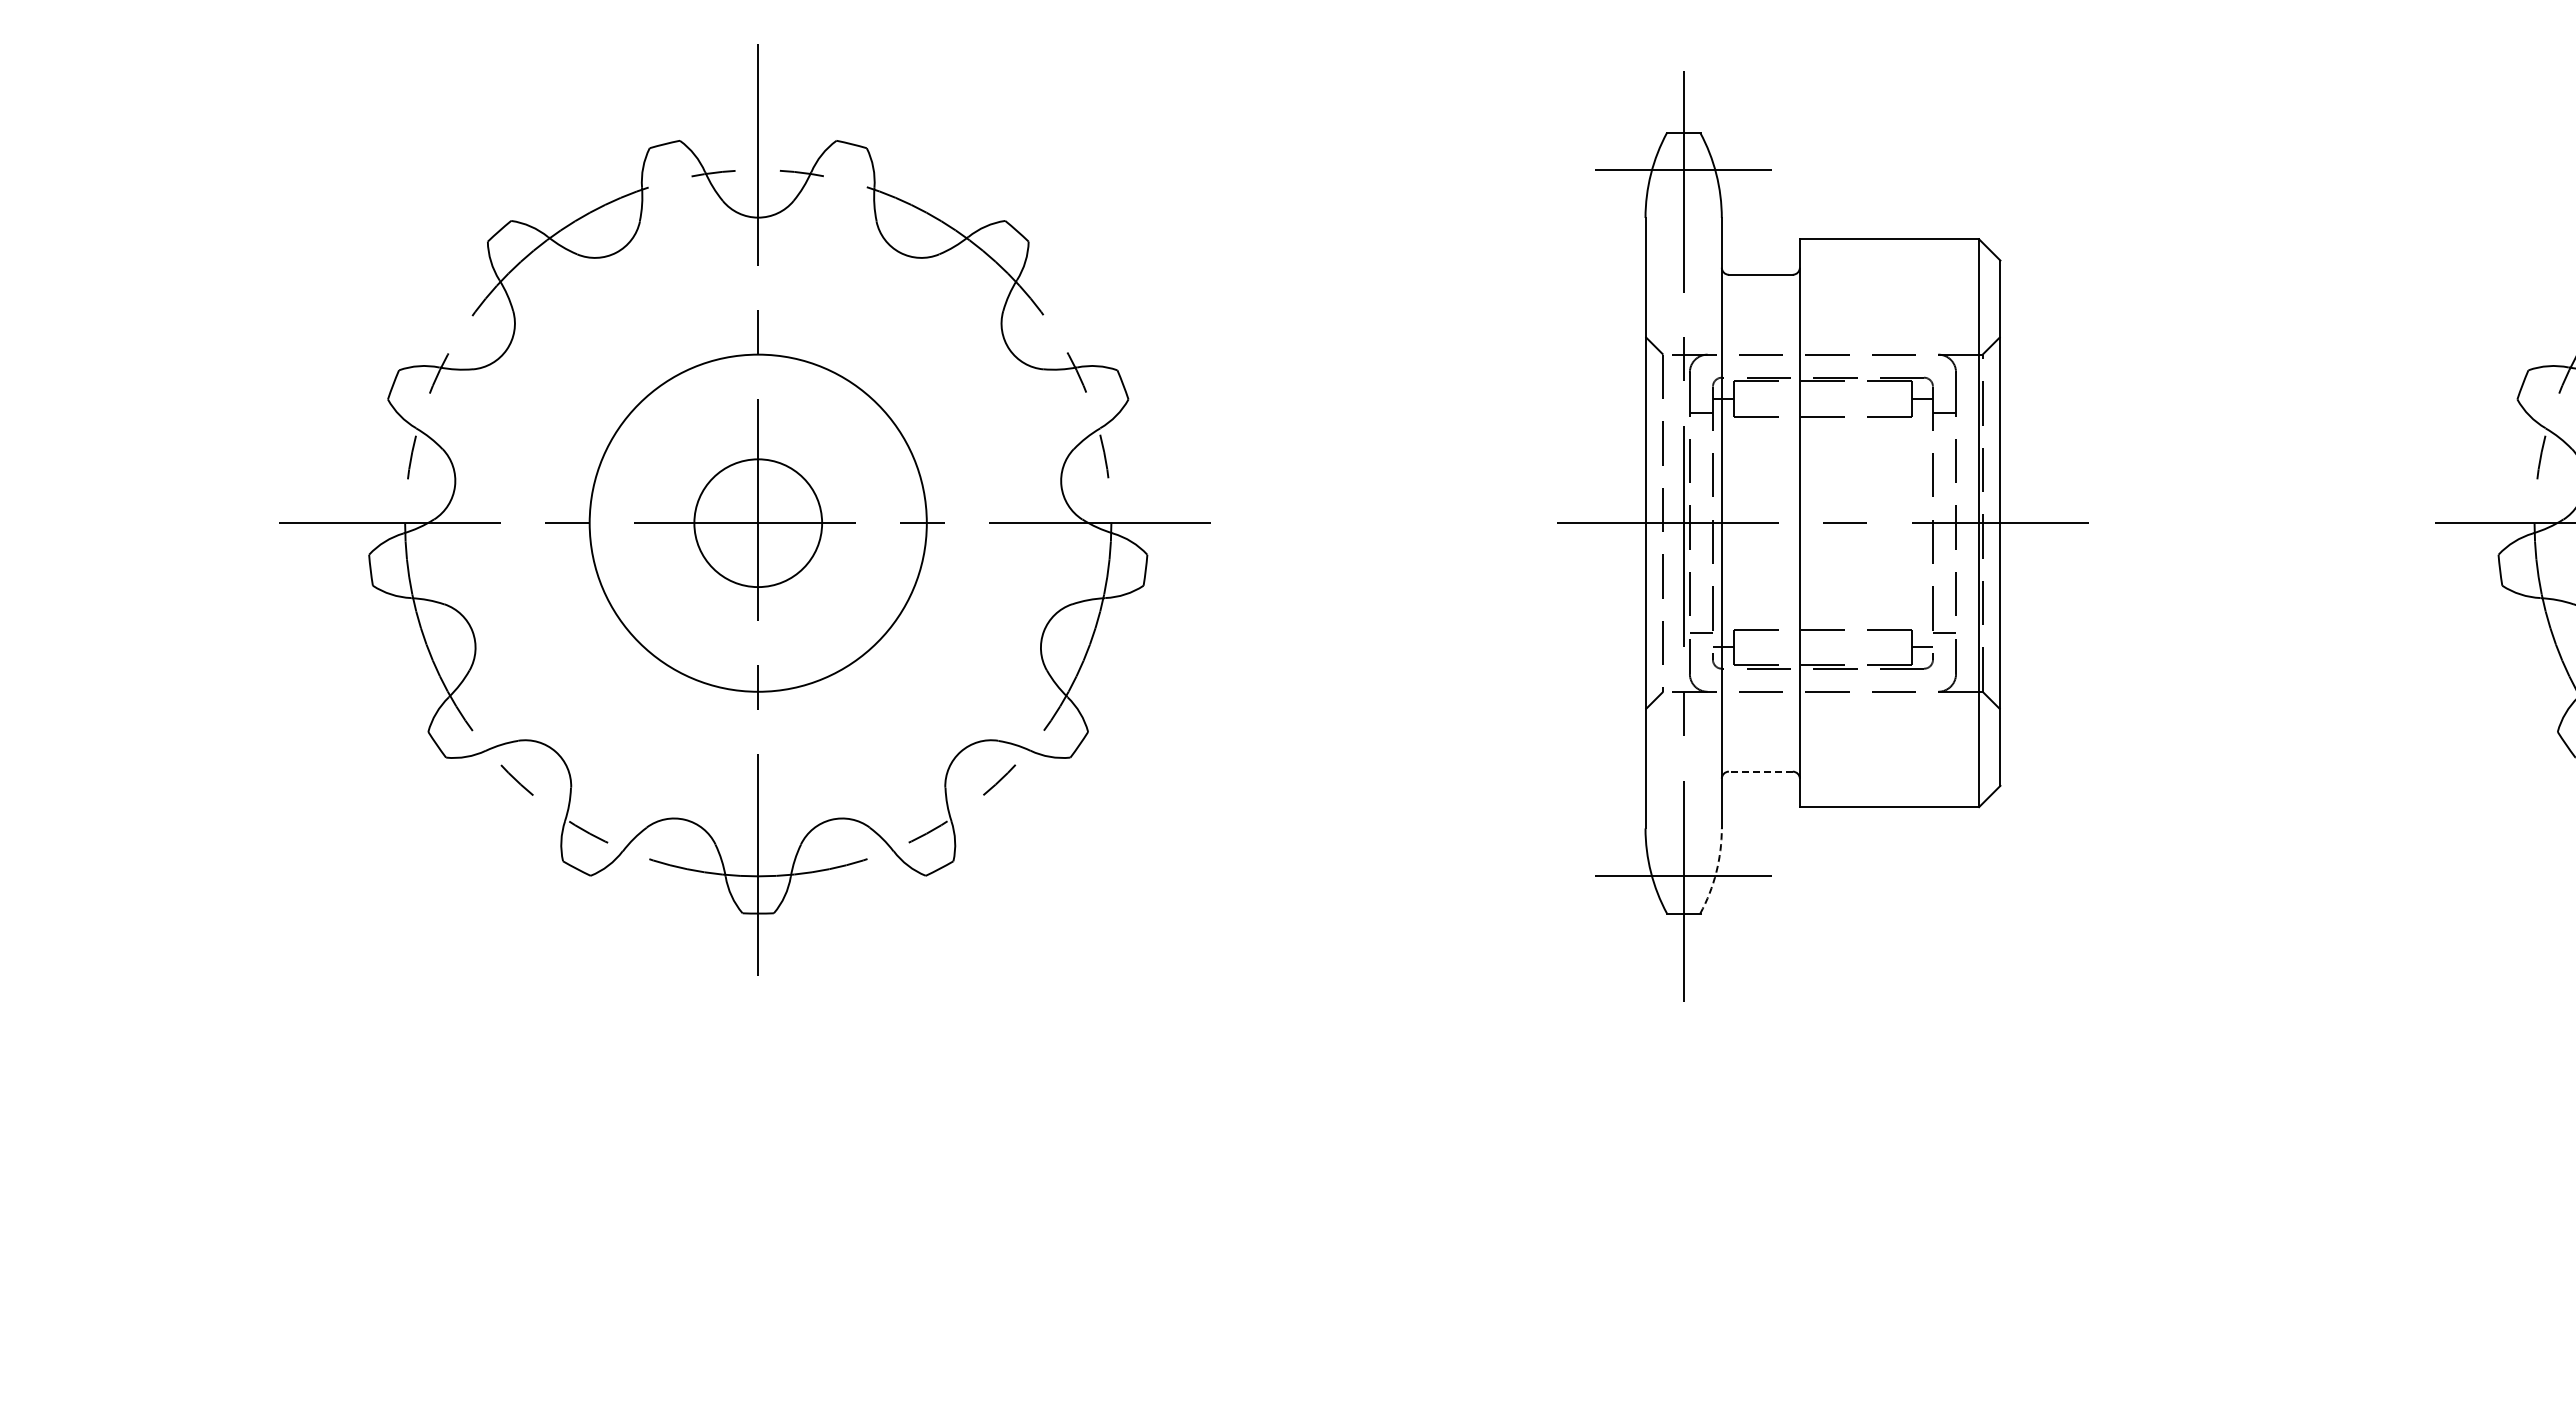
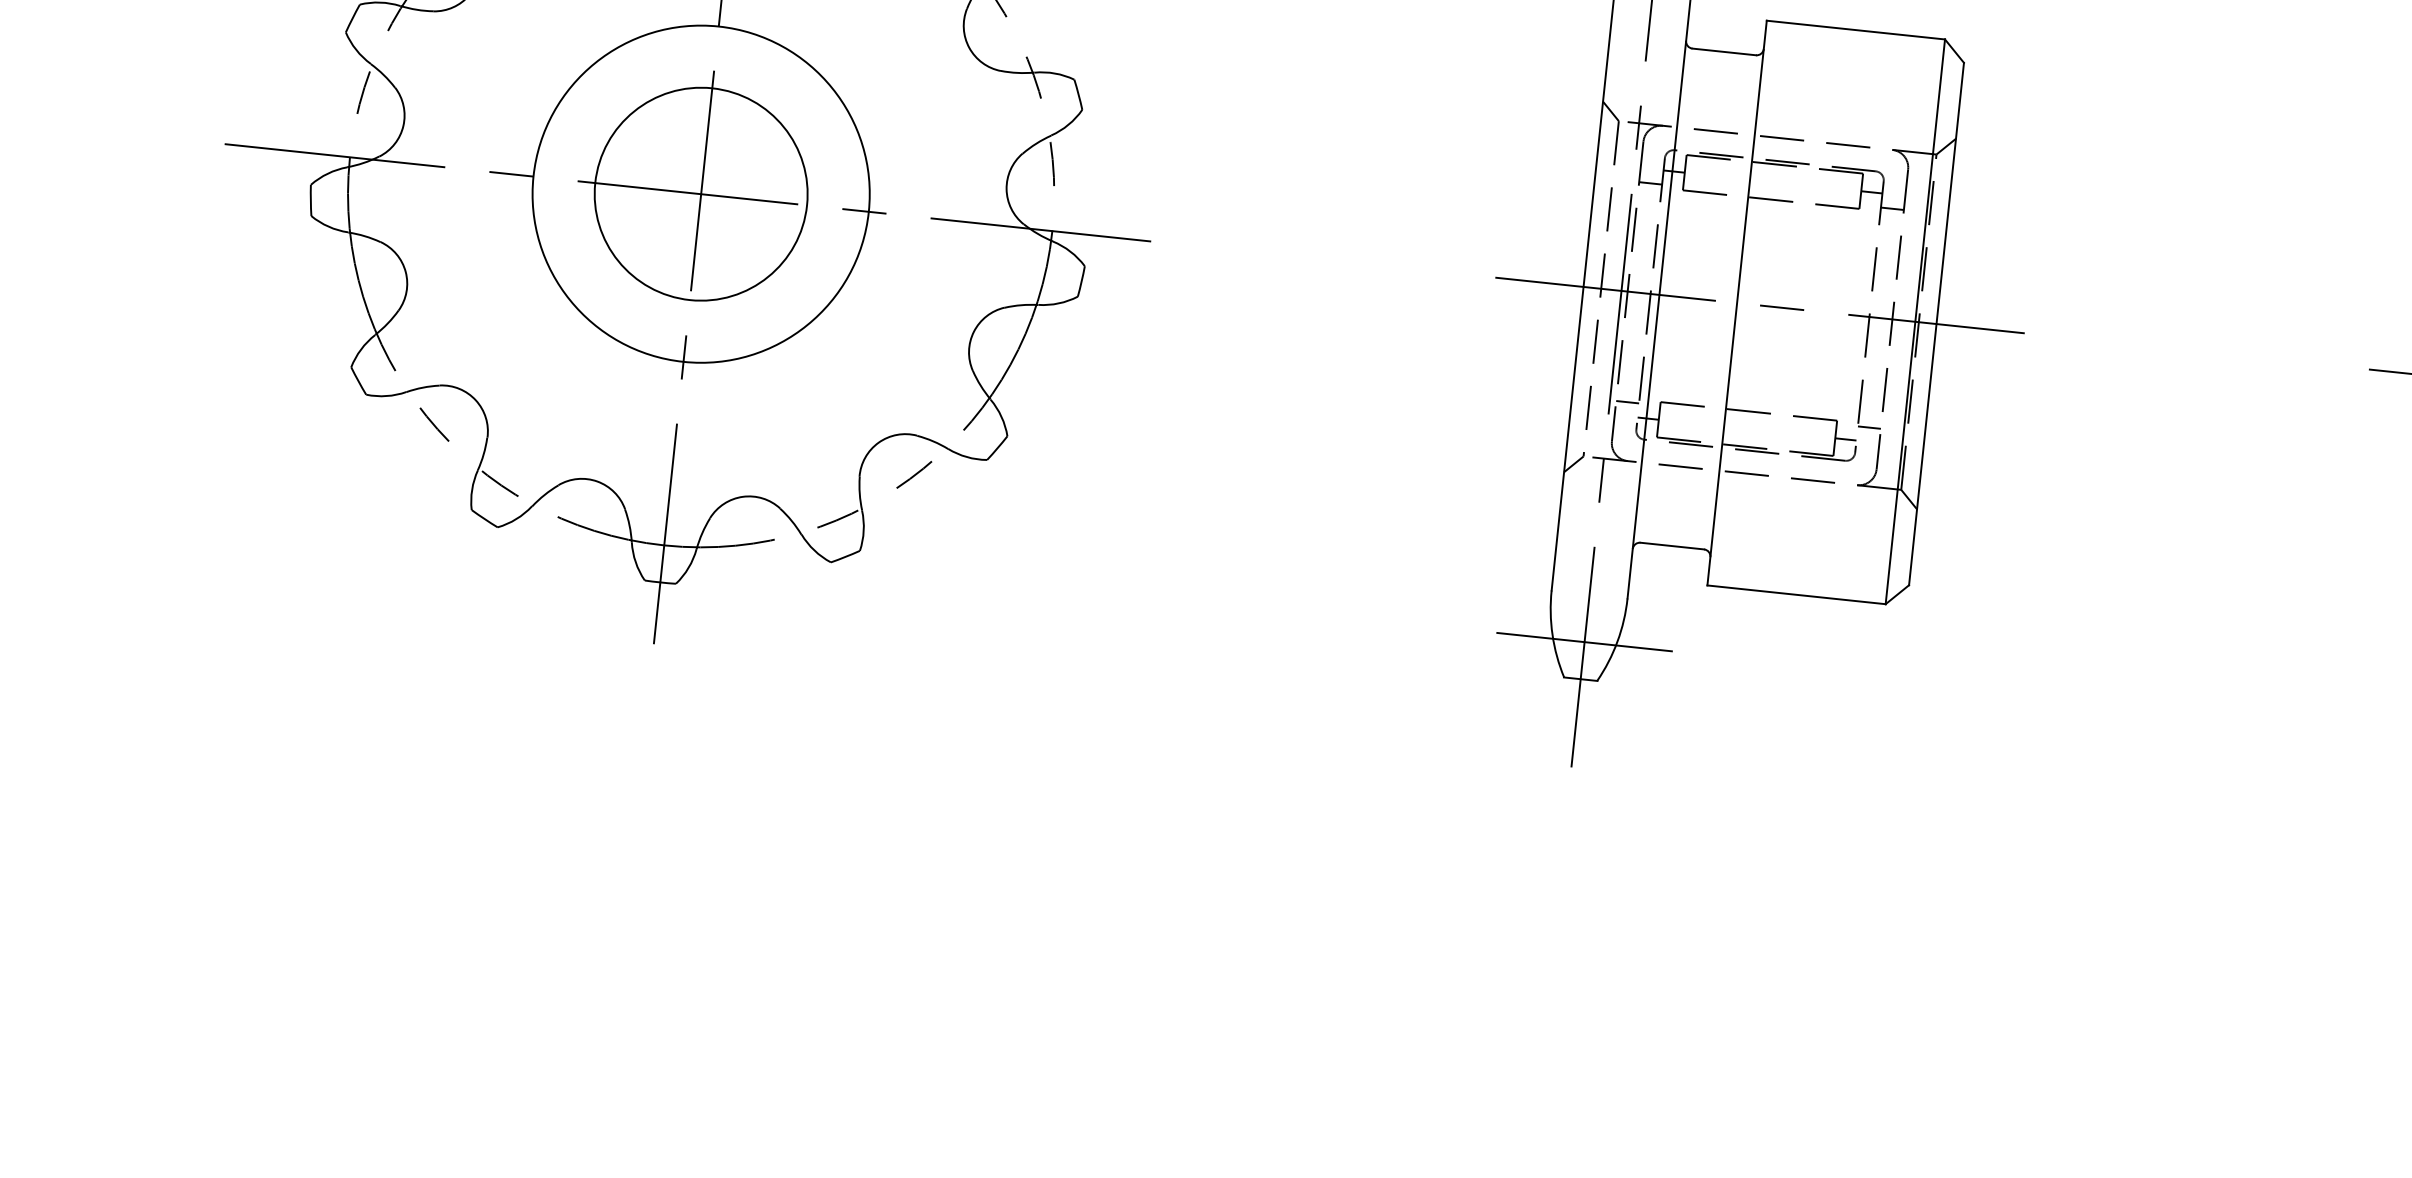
circle: (757, 522) -> (700, 193), size x1.67
line: (1760, 771) -> (1671, 545), dashed -> solid
arc: (1716, 872) -> (1617, 641), dashed -> solid

